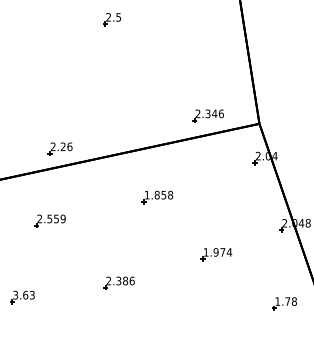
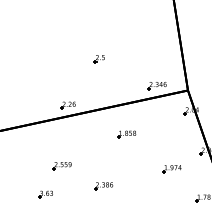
part: (110, 20) -> (98, 59), moved
part: (48, 222) -> (61, 166), moved
part: (215, 255) -> (171, 169), moved

